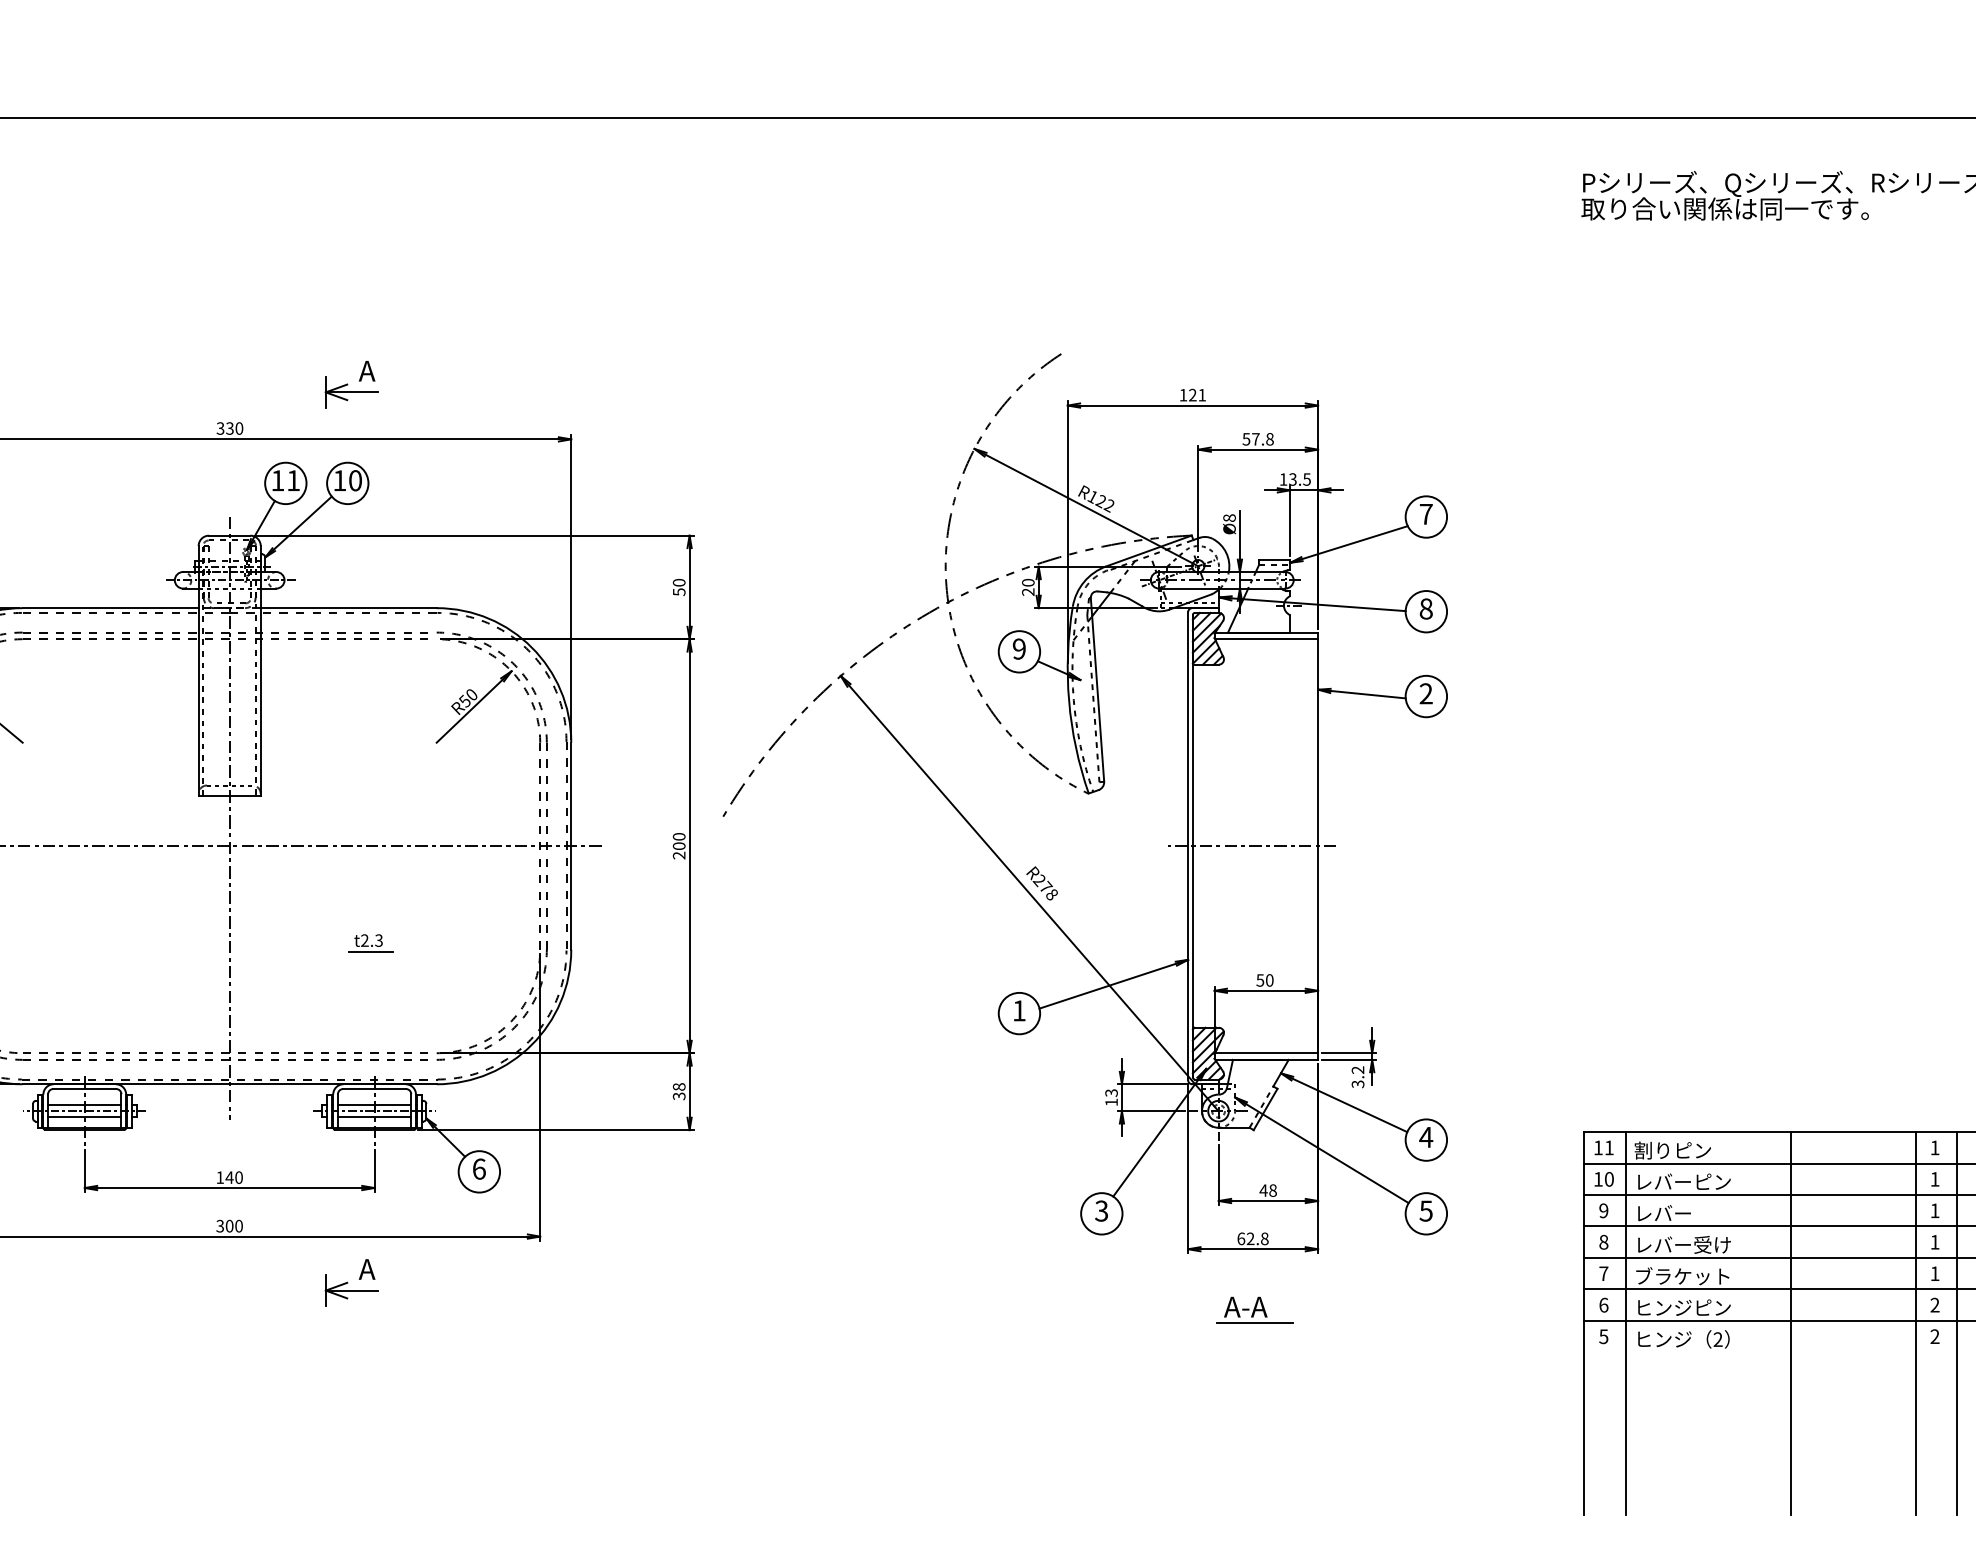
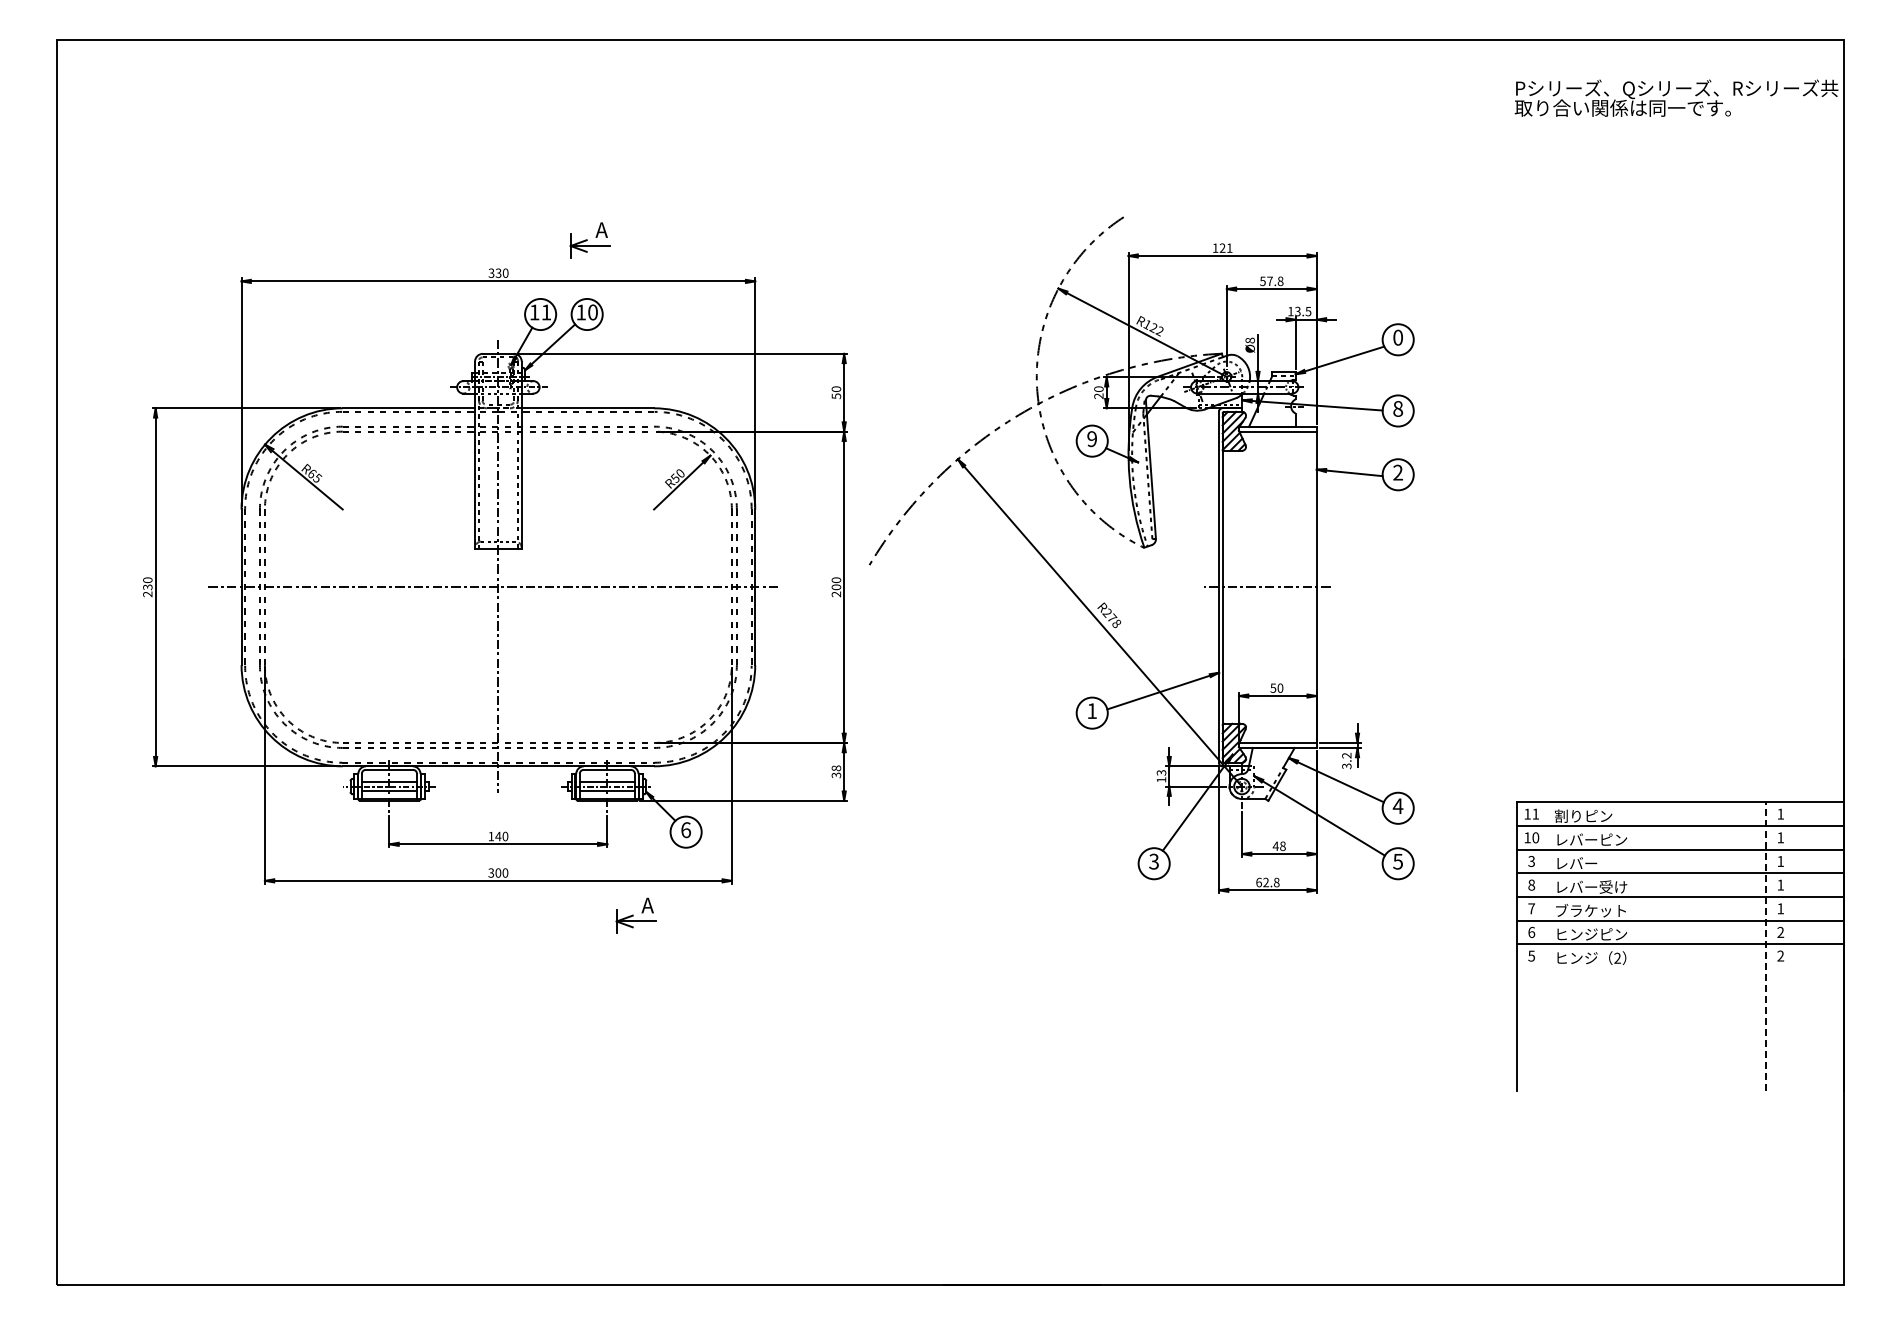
text: (1426, 513) -> (1398, 337), 7 -> 0
part: (370, 943) -> (604, 660), removed
text: (1603, 1210) -> (1531, 861), 9 -> 3
part: (350, 1282) -> (635, 915), moved
part: (1255, 1310) -> (1269, 936), removed
line: (1916, 1322) -> (1766, 945), solid -> dashed
line: (1626, 1323) -> (1548, 946), removed
line: (1791, 1323) -> (1672, 946), removed
line: (1957, 1323) -> (1797, 946), removed

